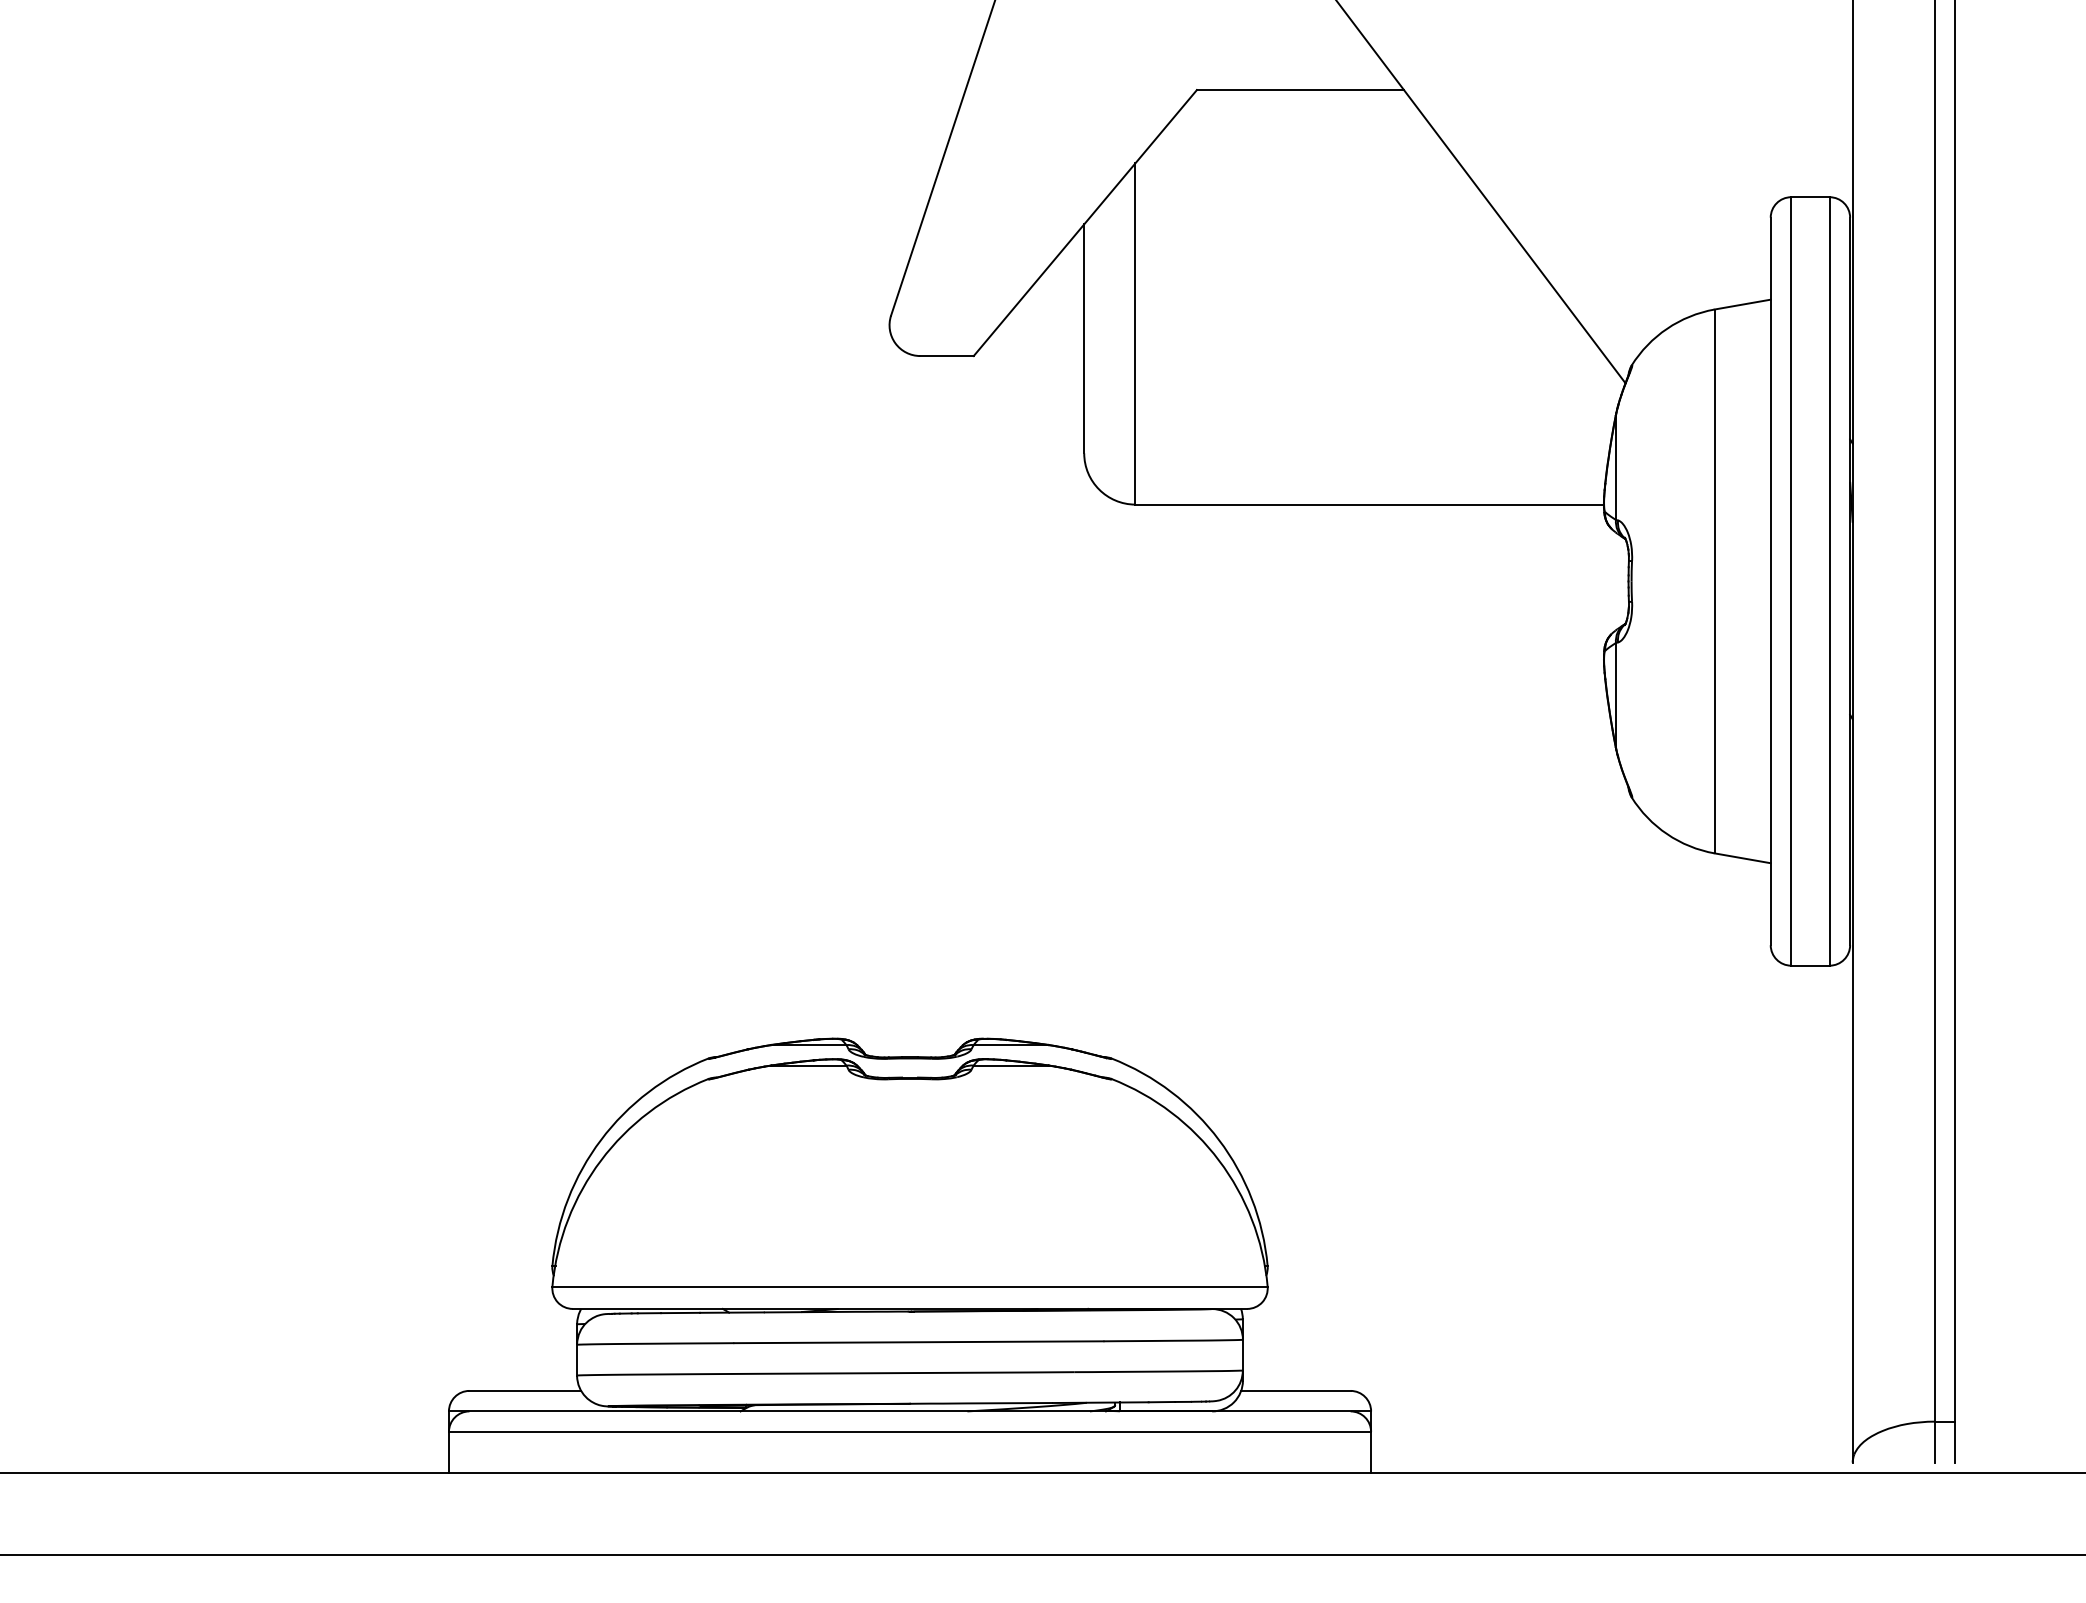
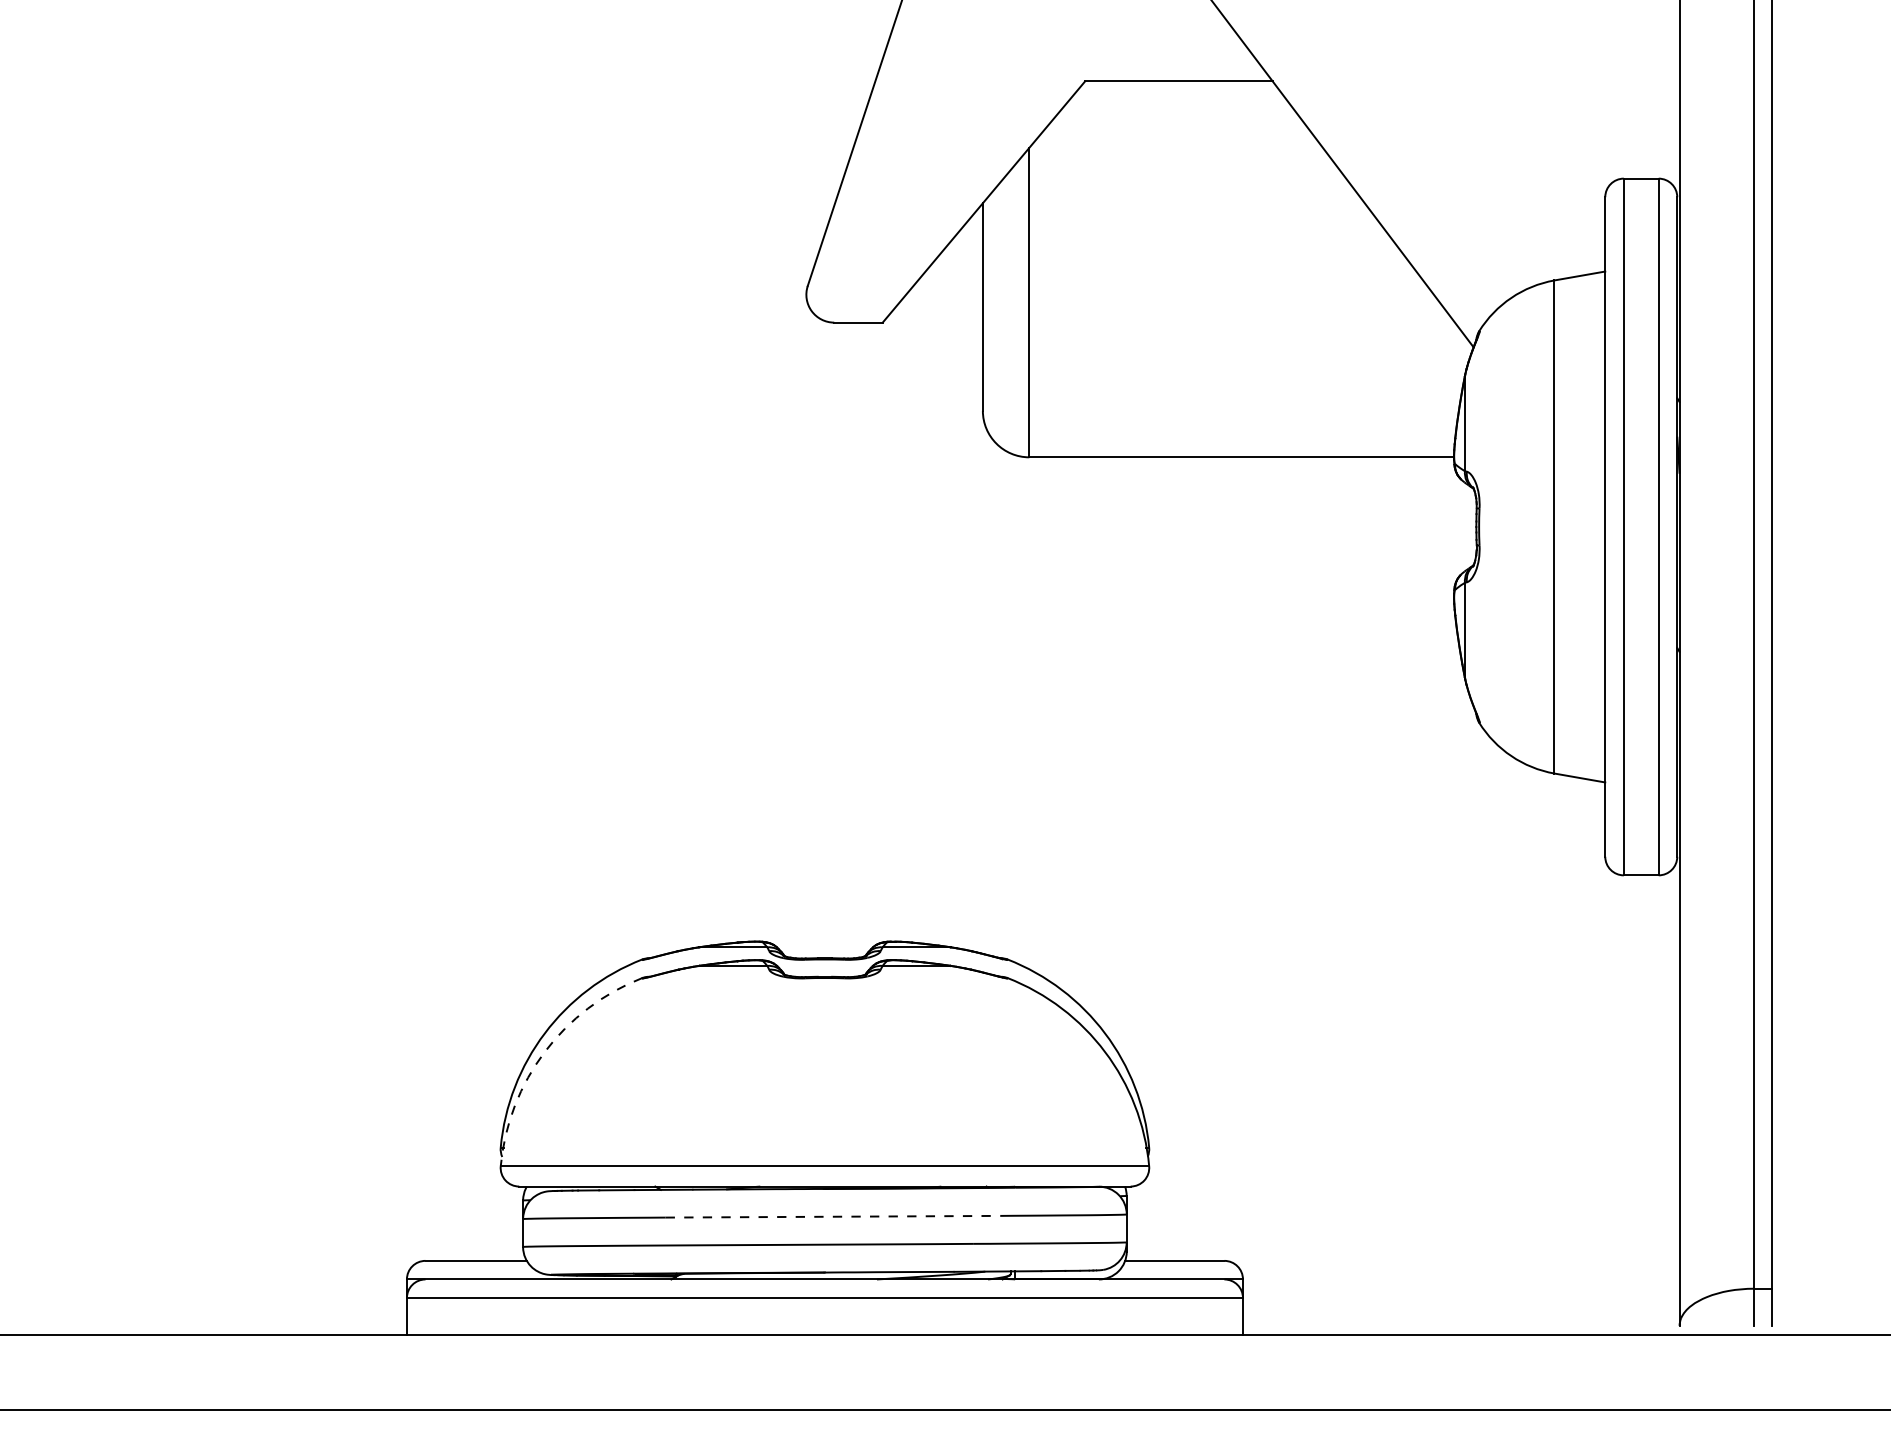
arc: (600, 1161) -> (544, 1052), solid -> dashed
line: (919, 1341) -> (833, 1216), solid -> dashed

